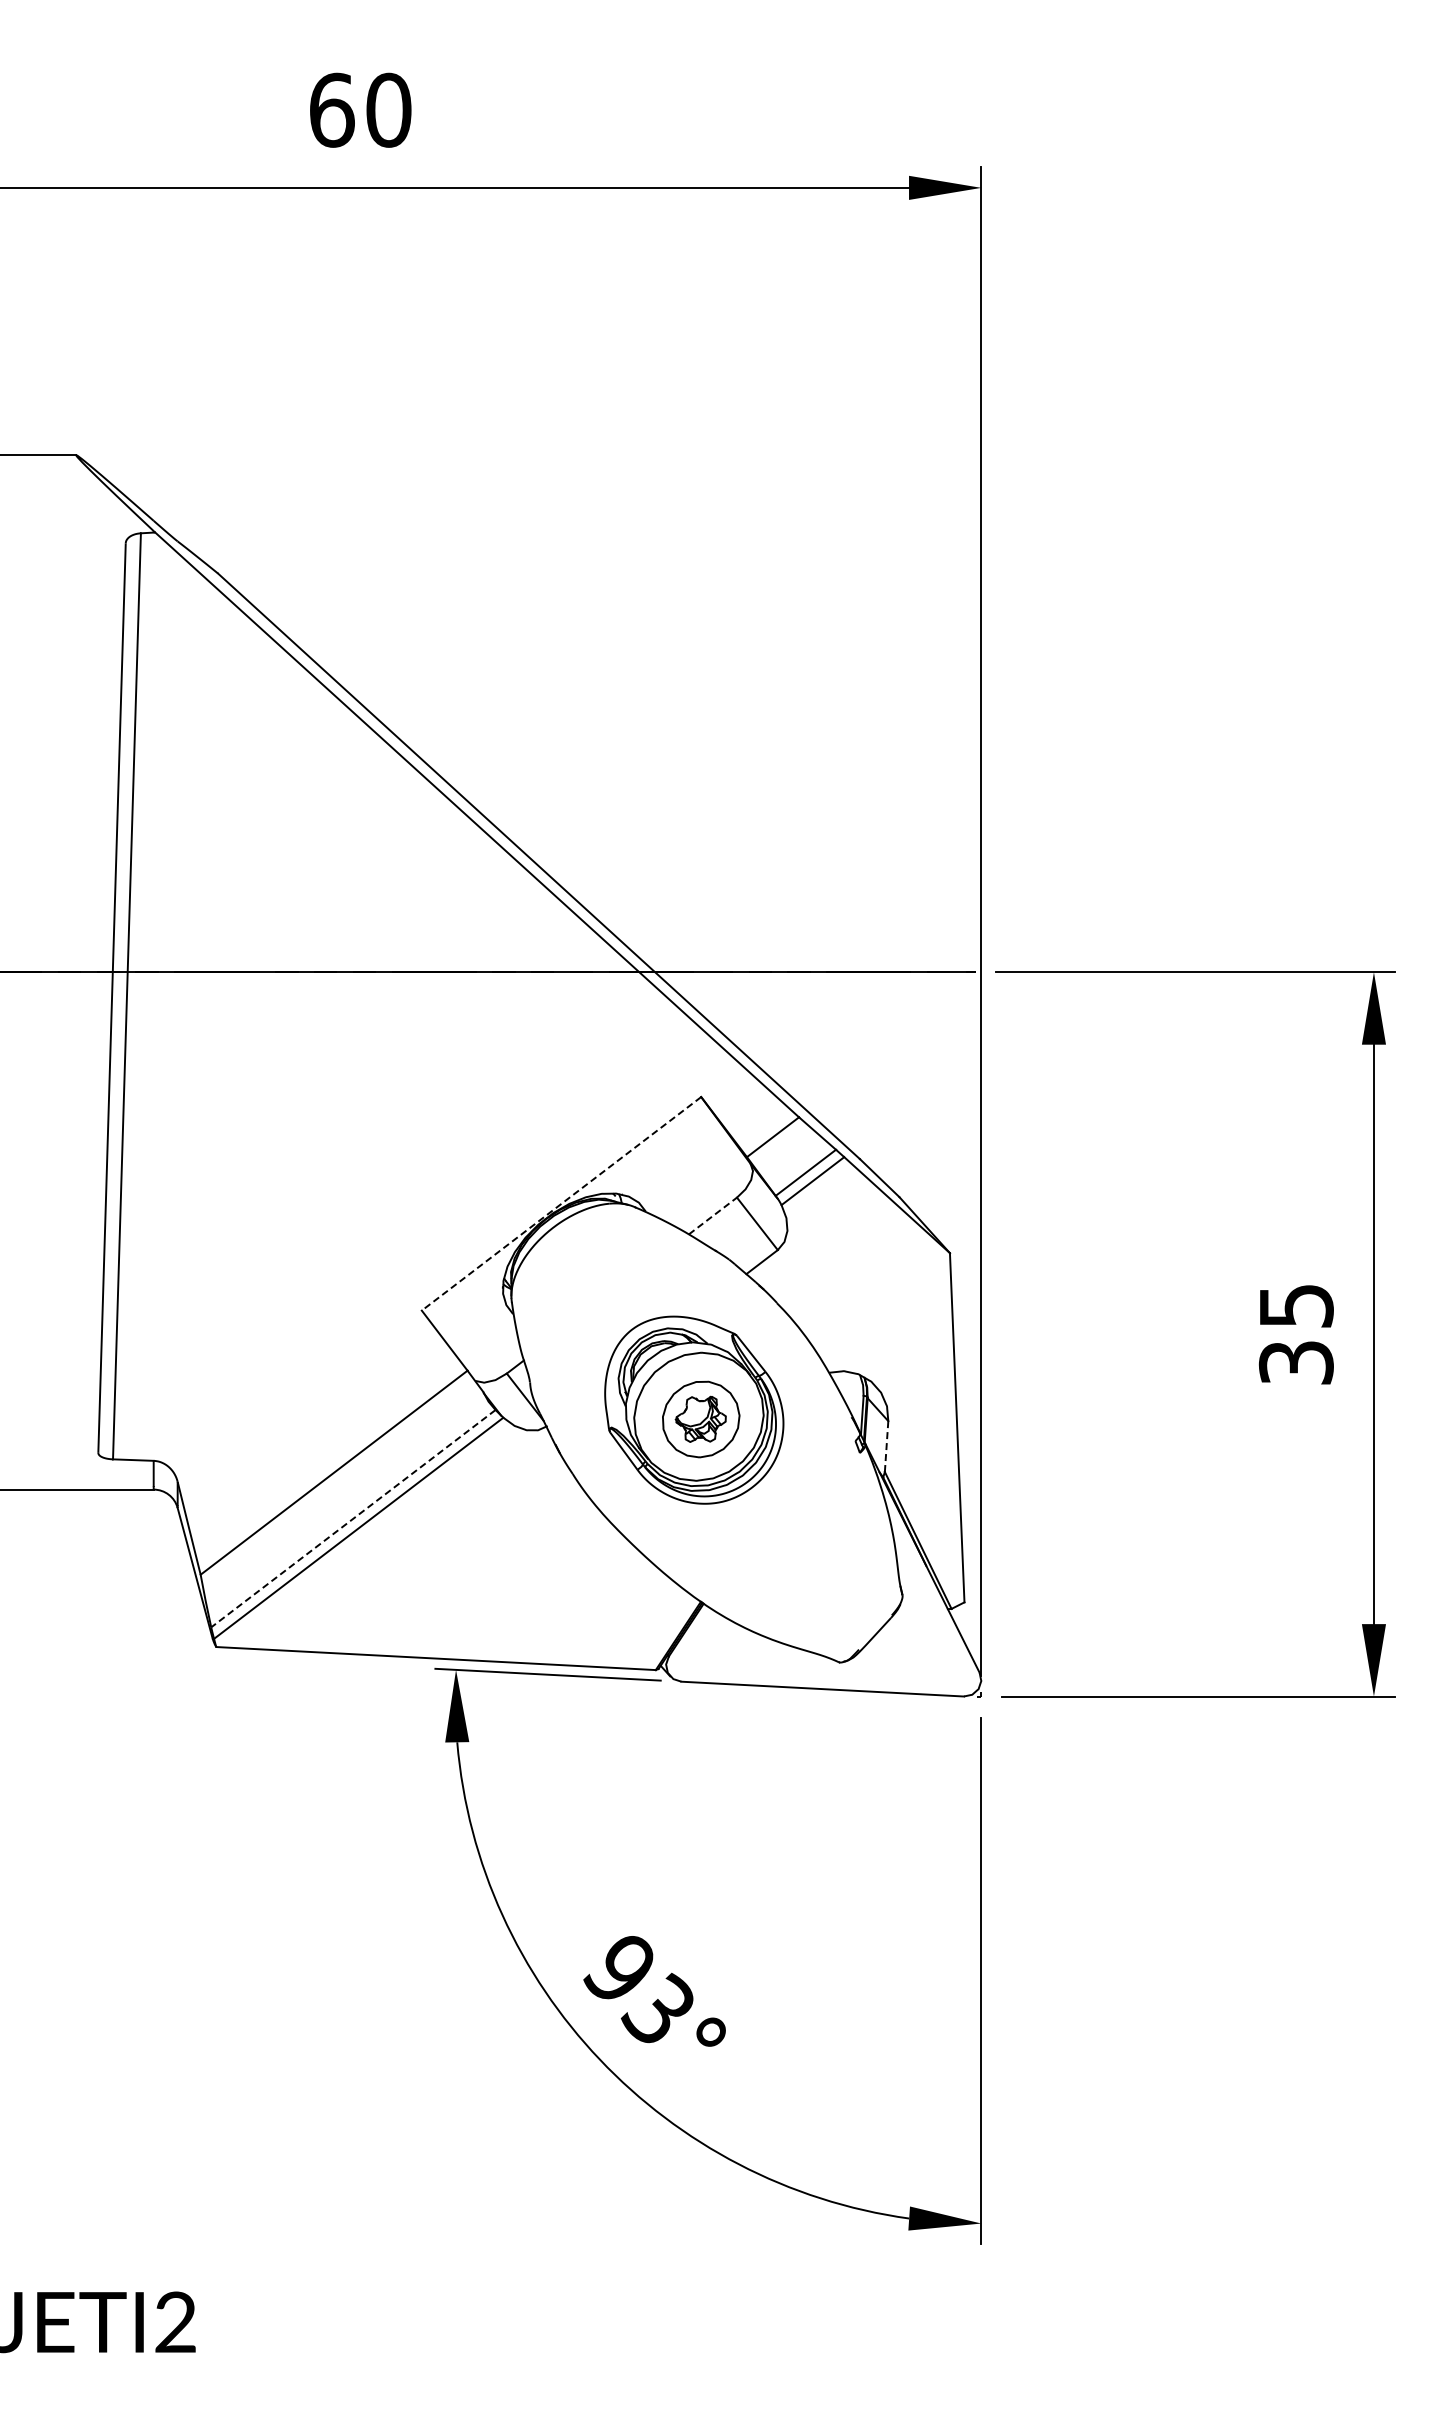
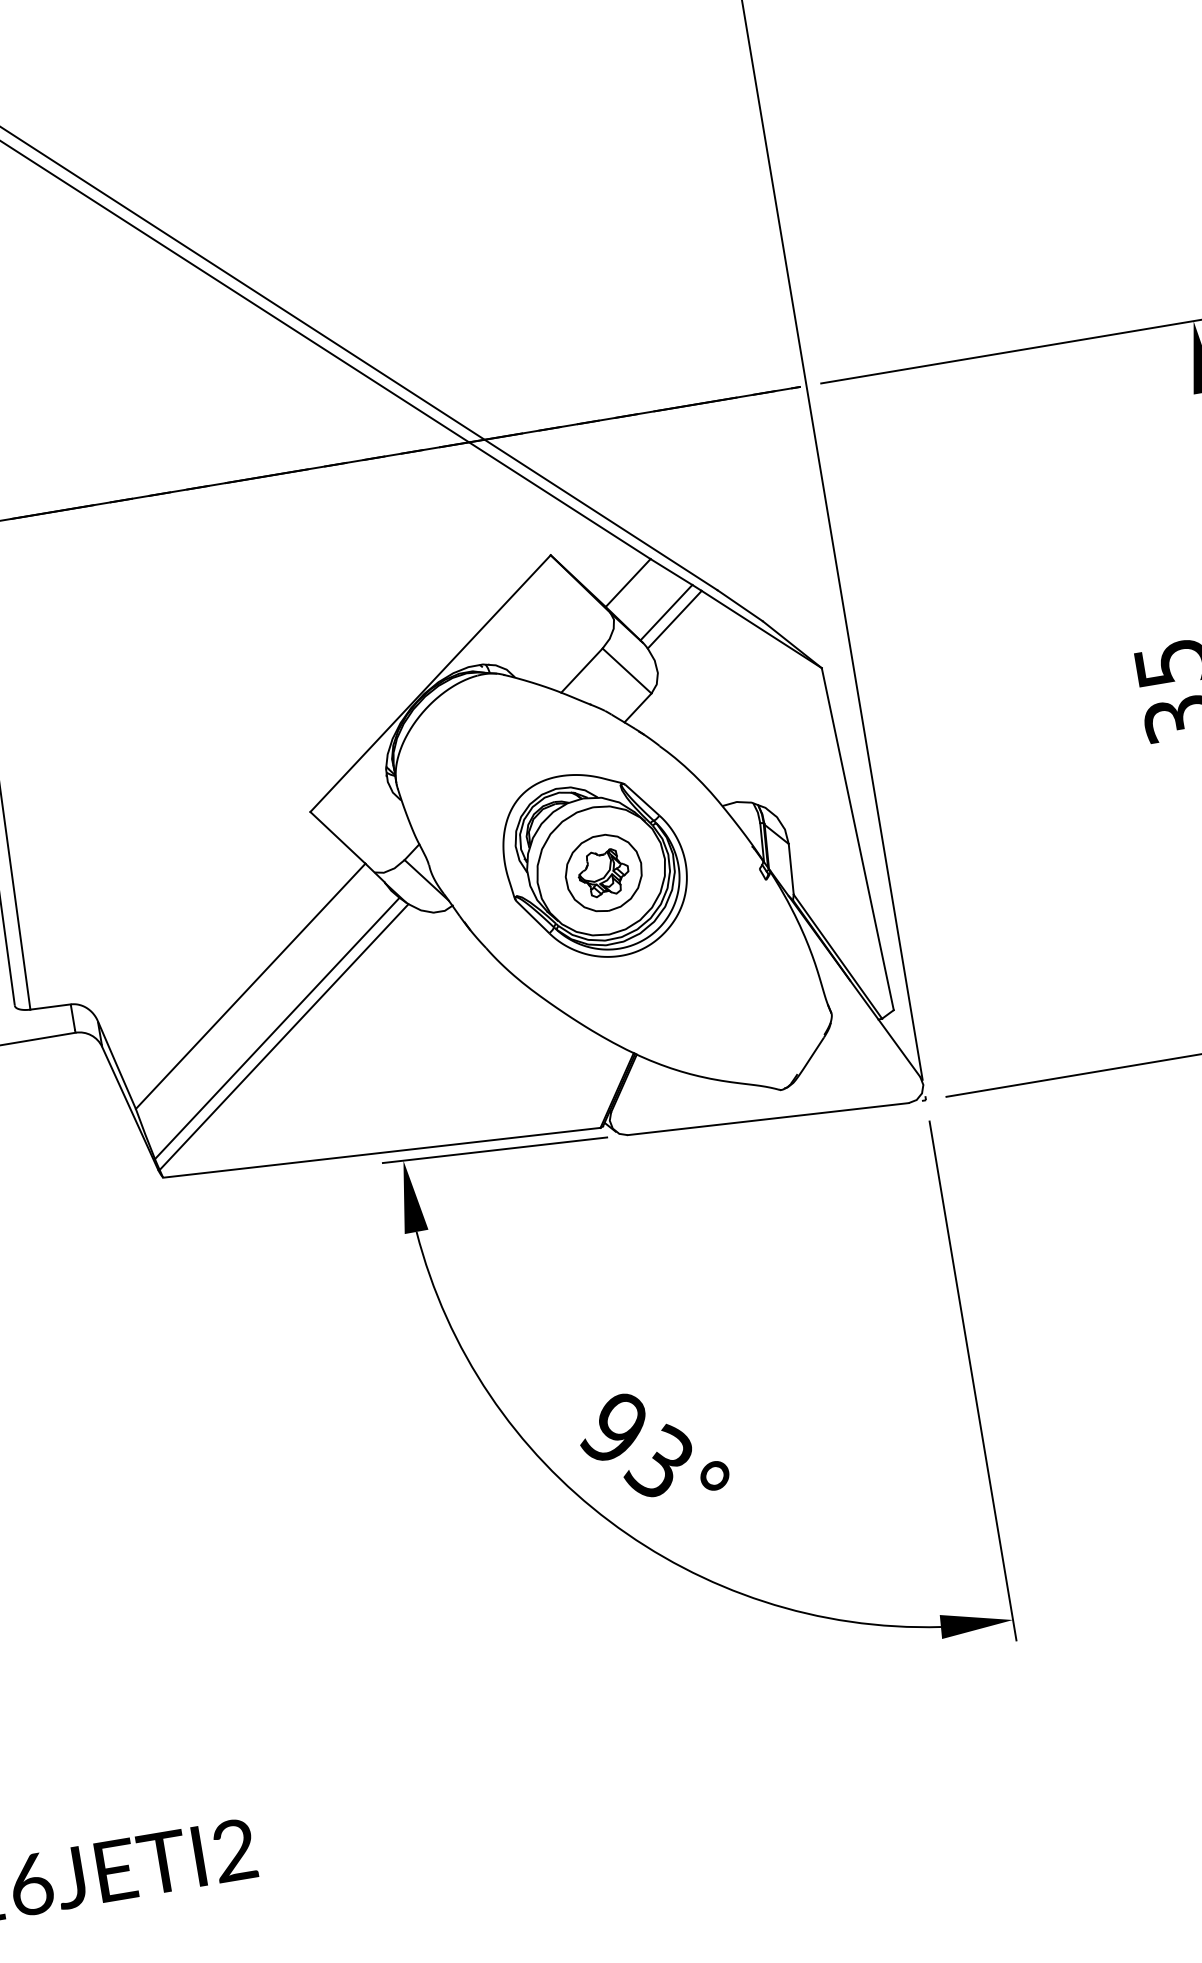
line: (561, 1203) -> (430, 683), dashed -> solid
line: (713, 1215) -> (582, 670), dashed -> solid
line: (886, 1447) -> (791, 870), dashed -> solid
line: (353, 1518) -> (277, 1028), dashed -> solid

